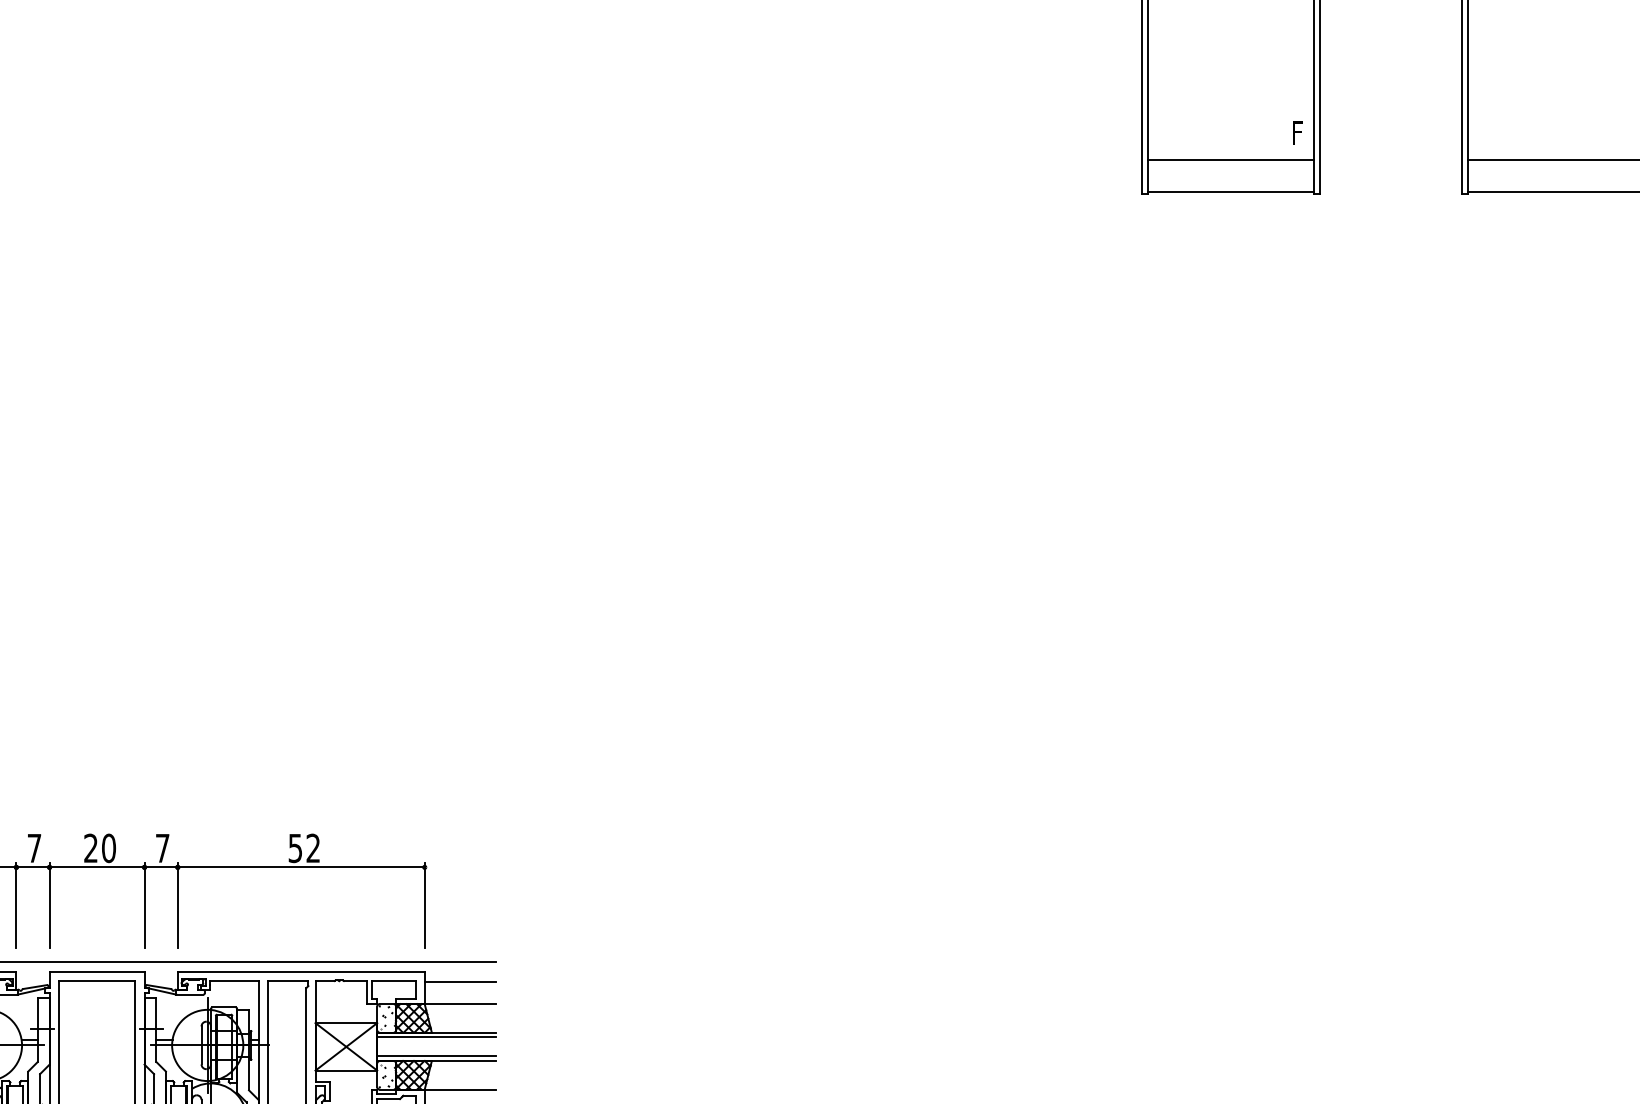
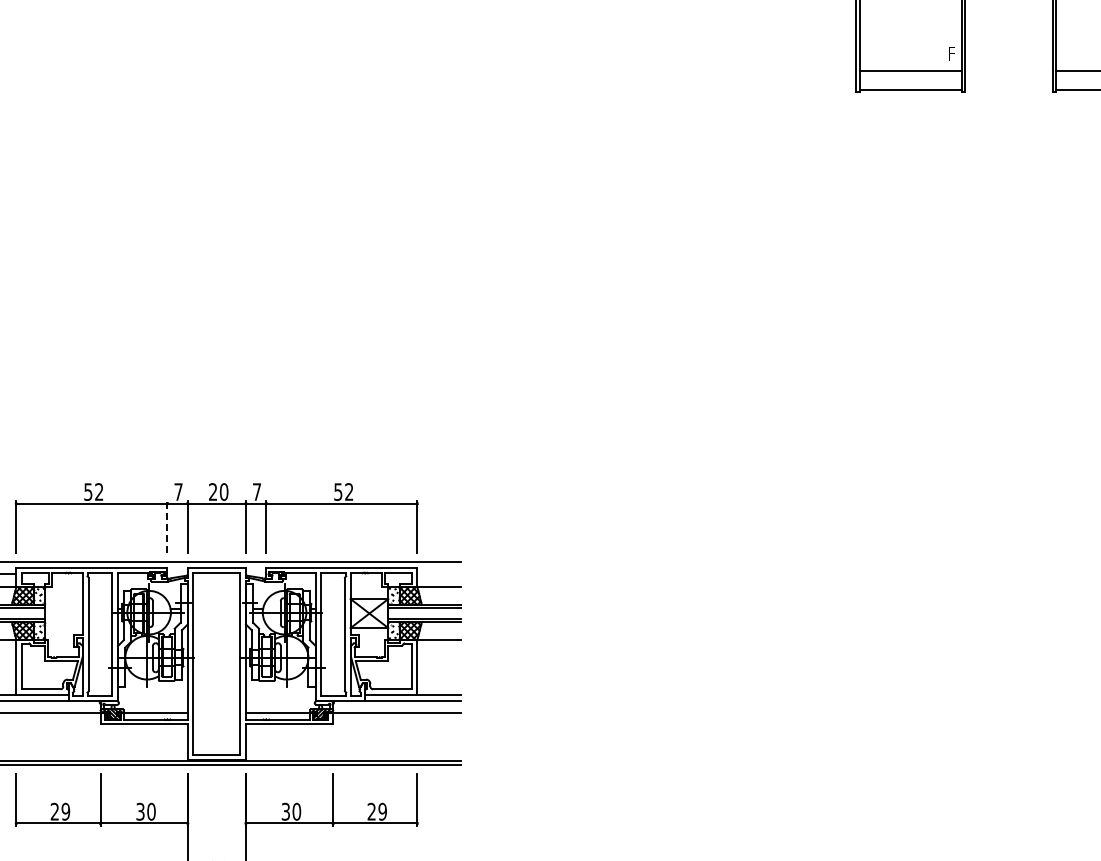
line: (16, 904) -> (167, 526), solid -> dashed
line: (460, 983) -> (439, 574), removed

